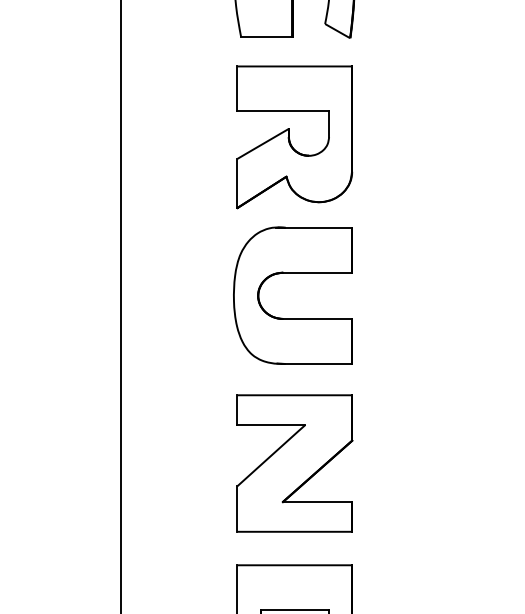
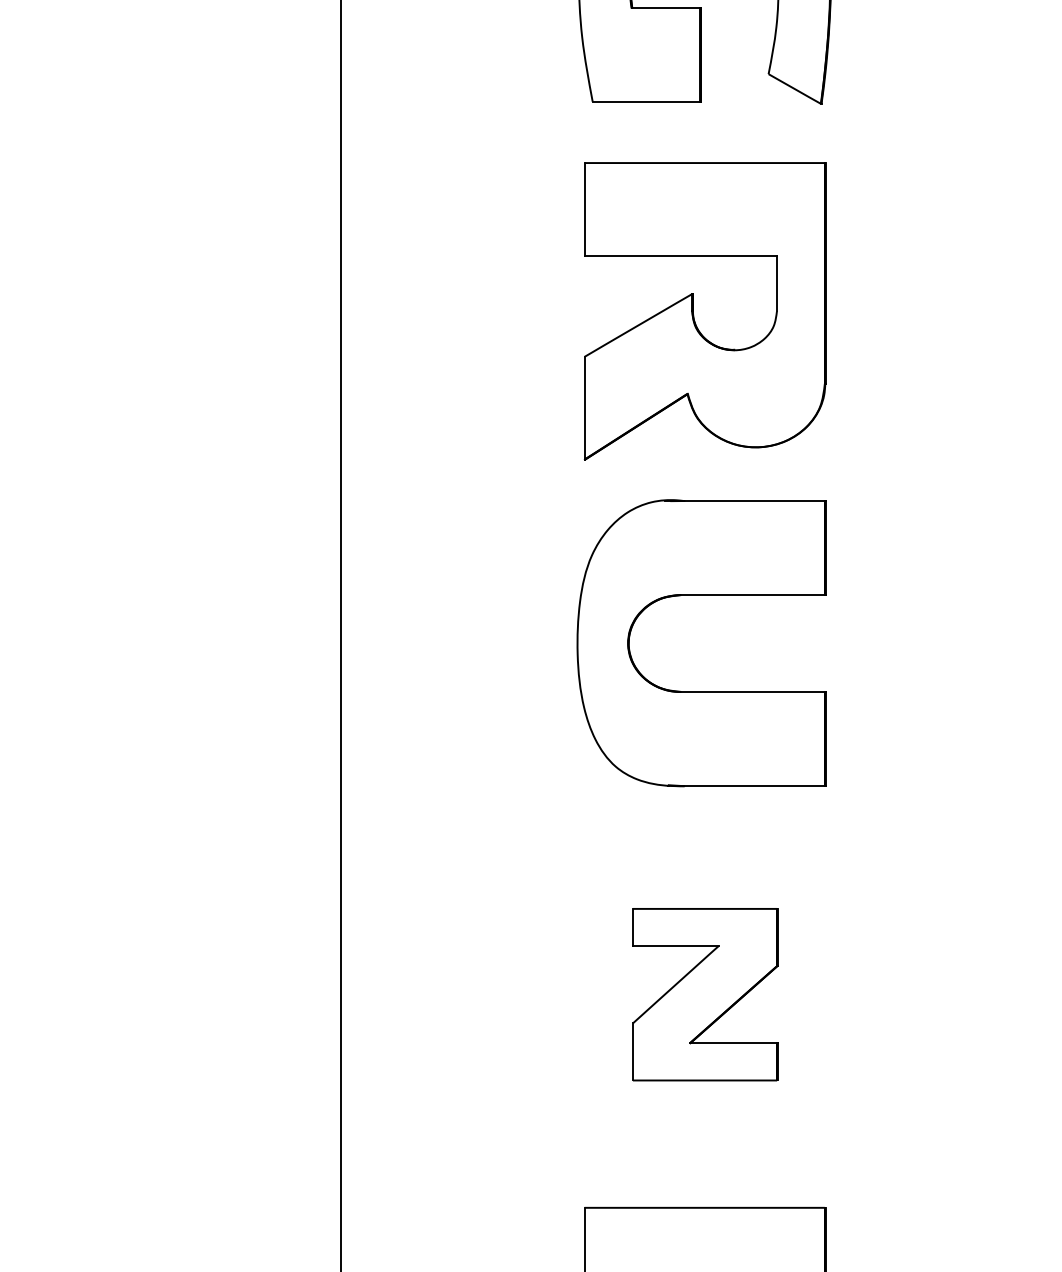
part: (294, 463) -> (704, 994), size x0.6

